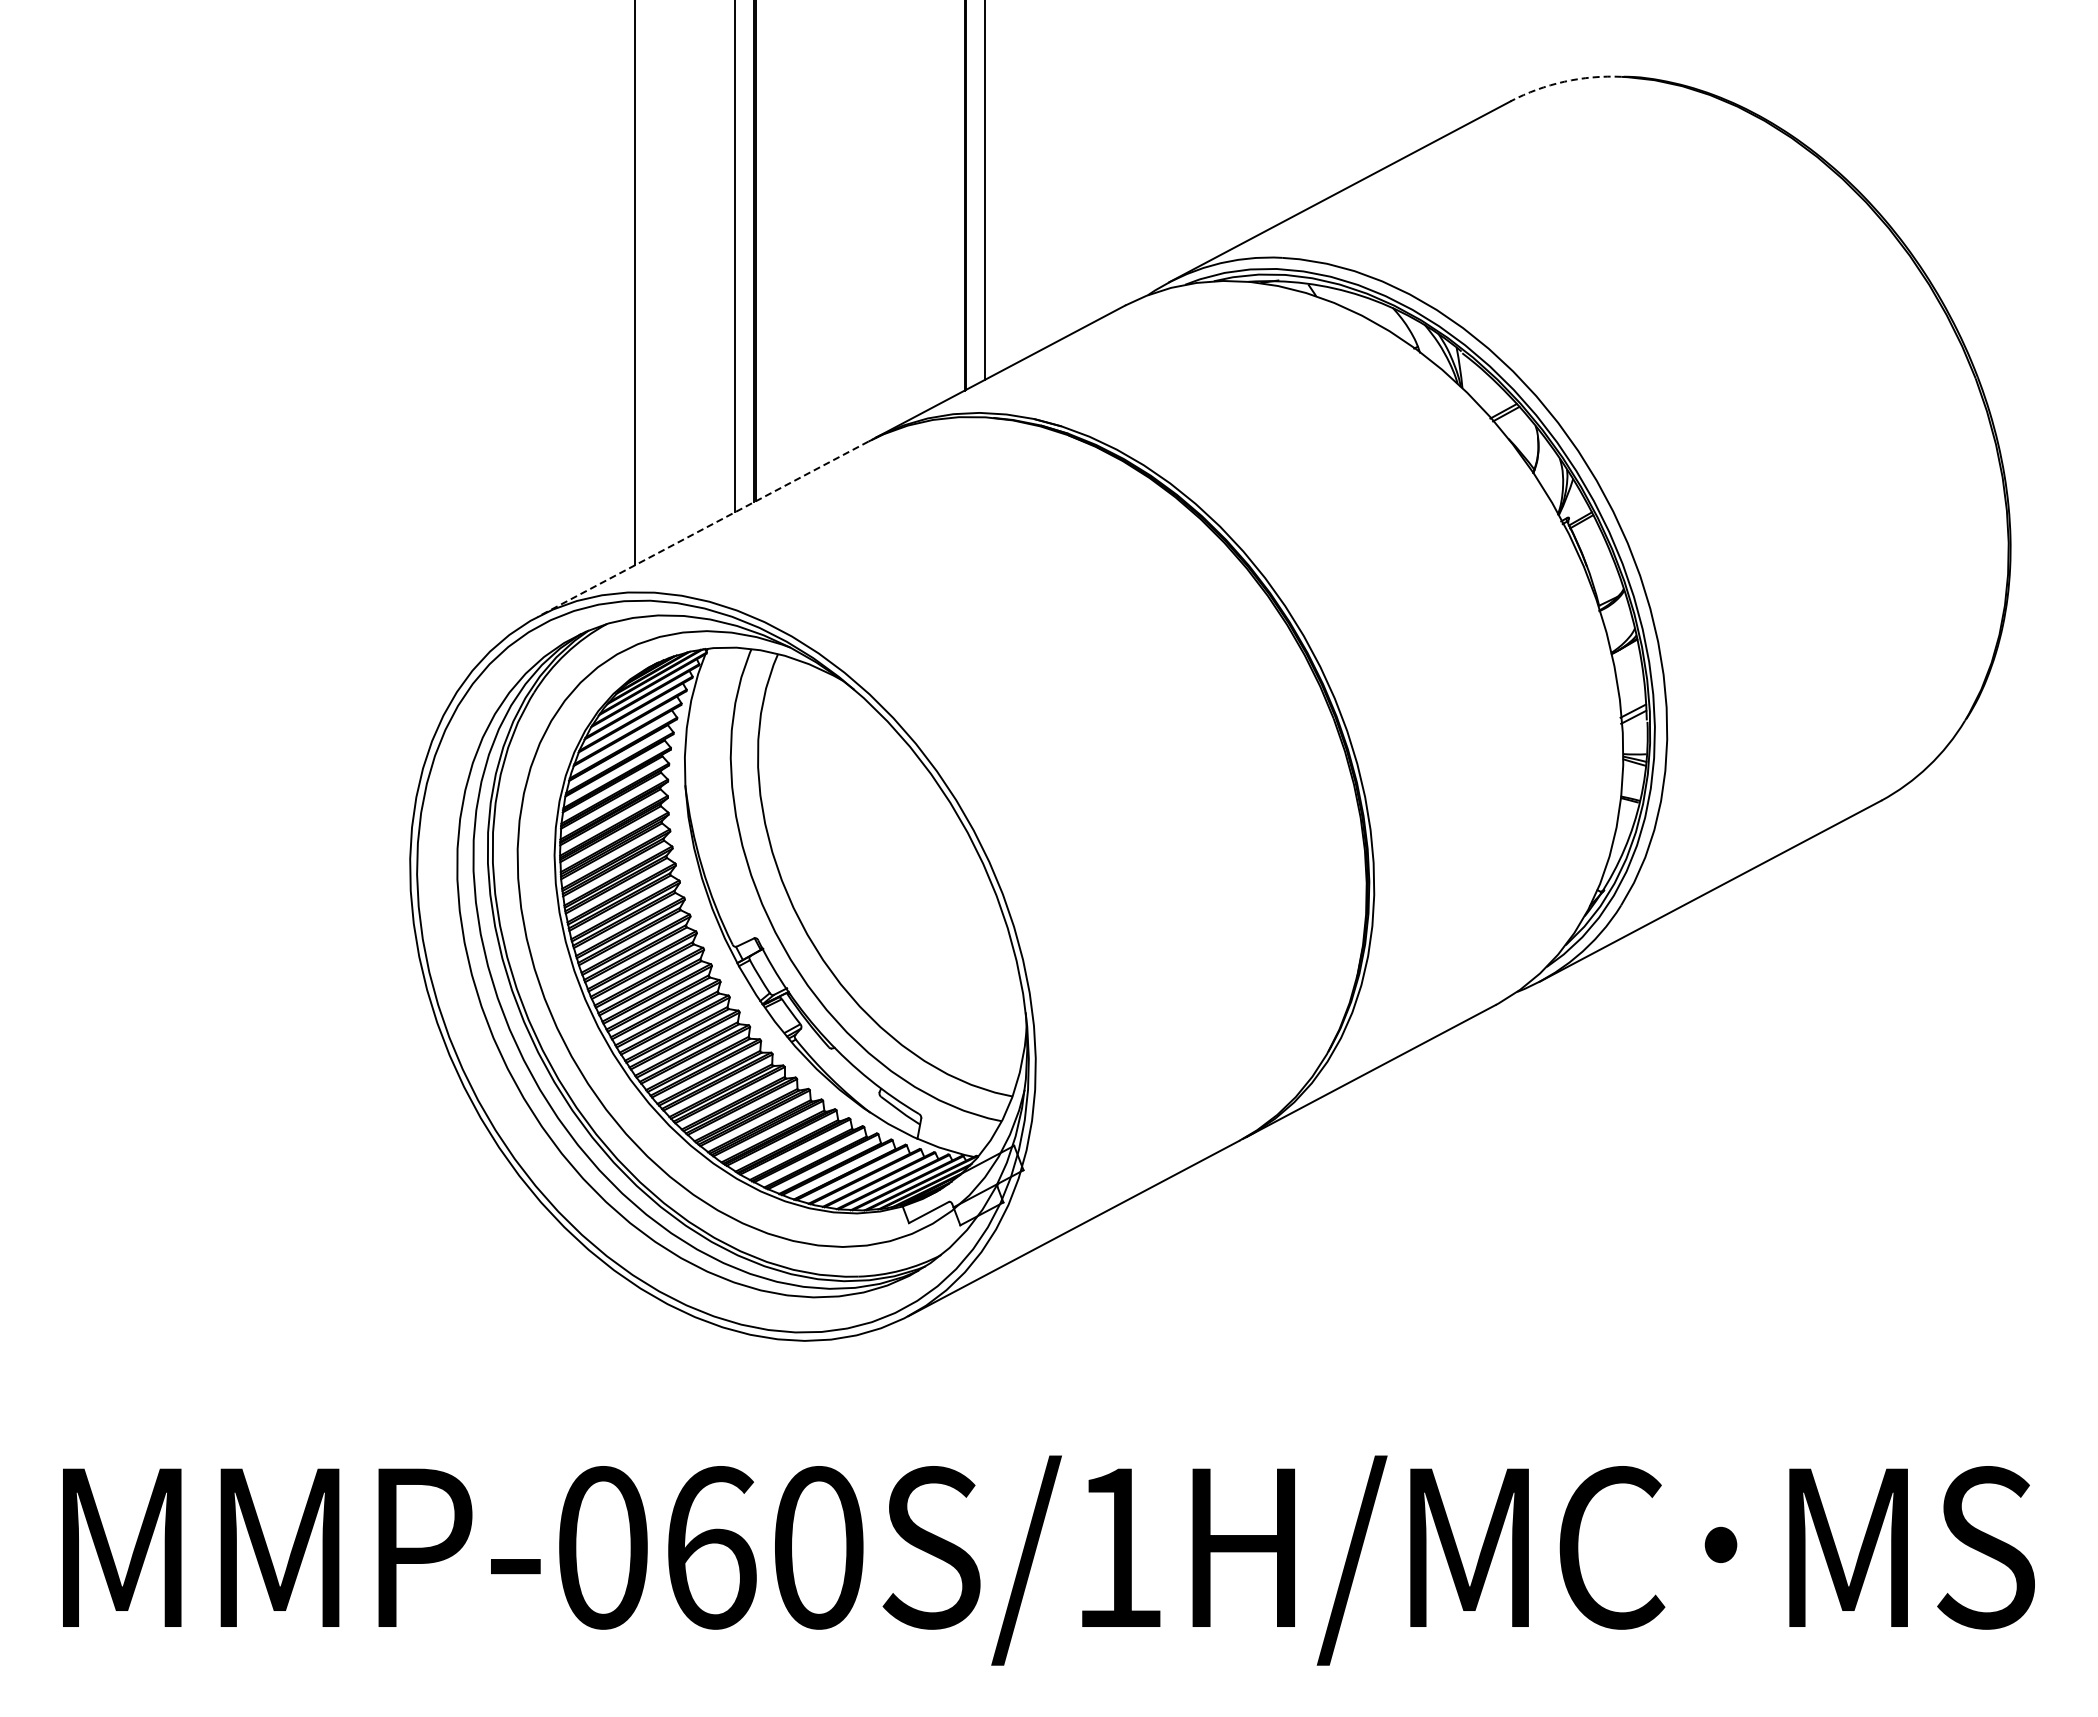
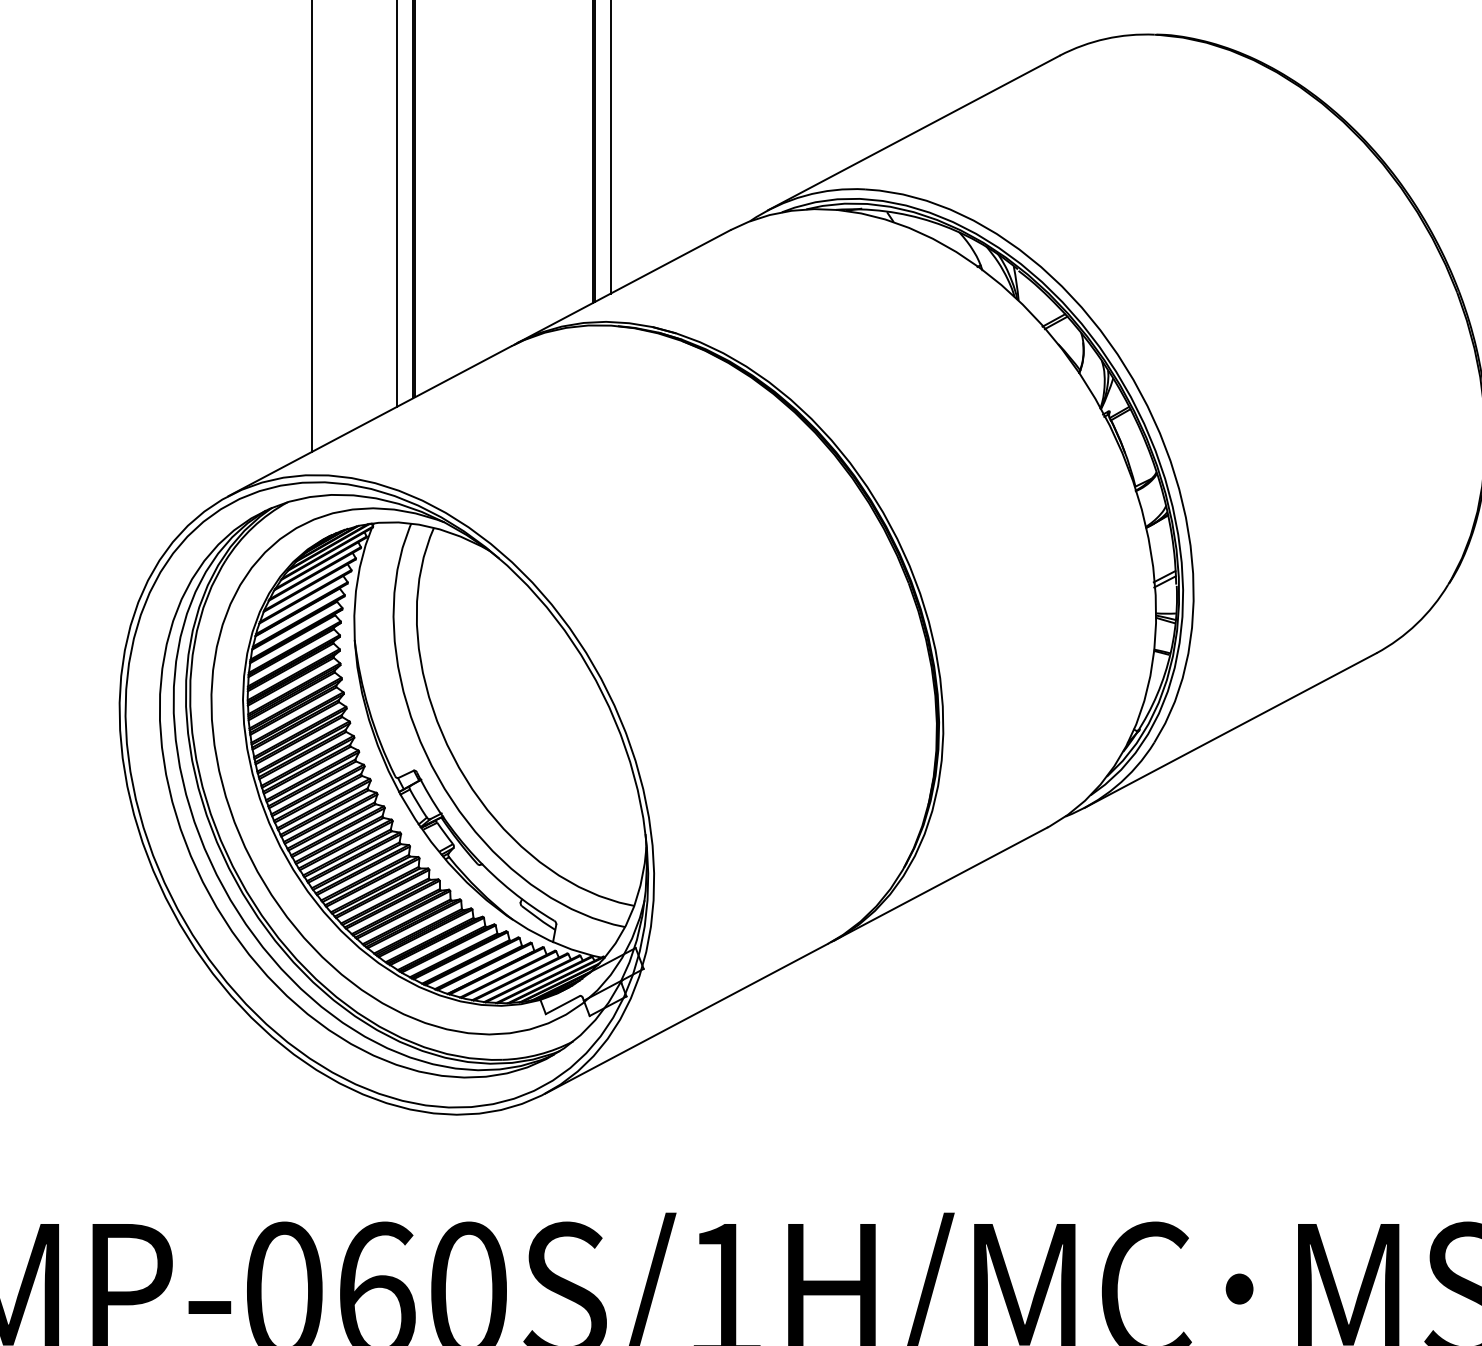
arc: (1564, 81) -> (1105, 38), dashed -> solid
line: (702, 529) -> (369, 421), dashed -> solid

